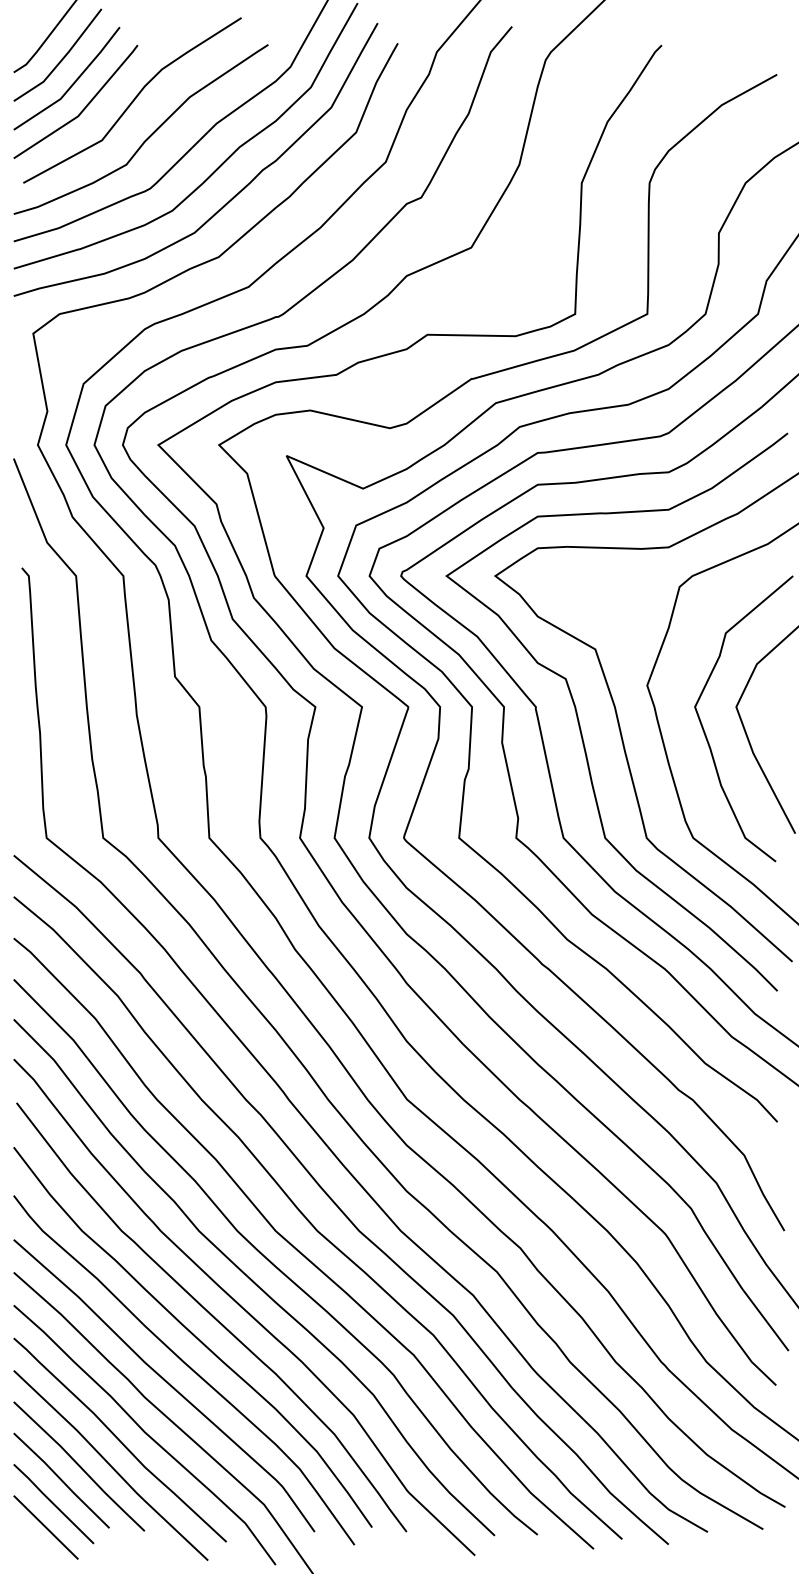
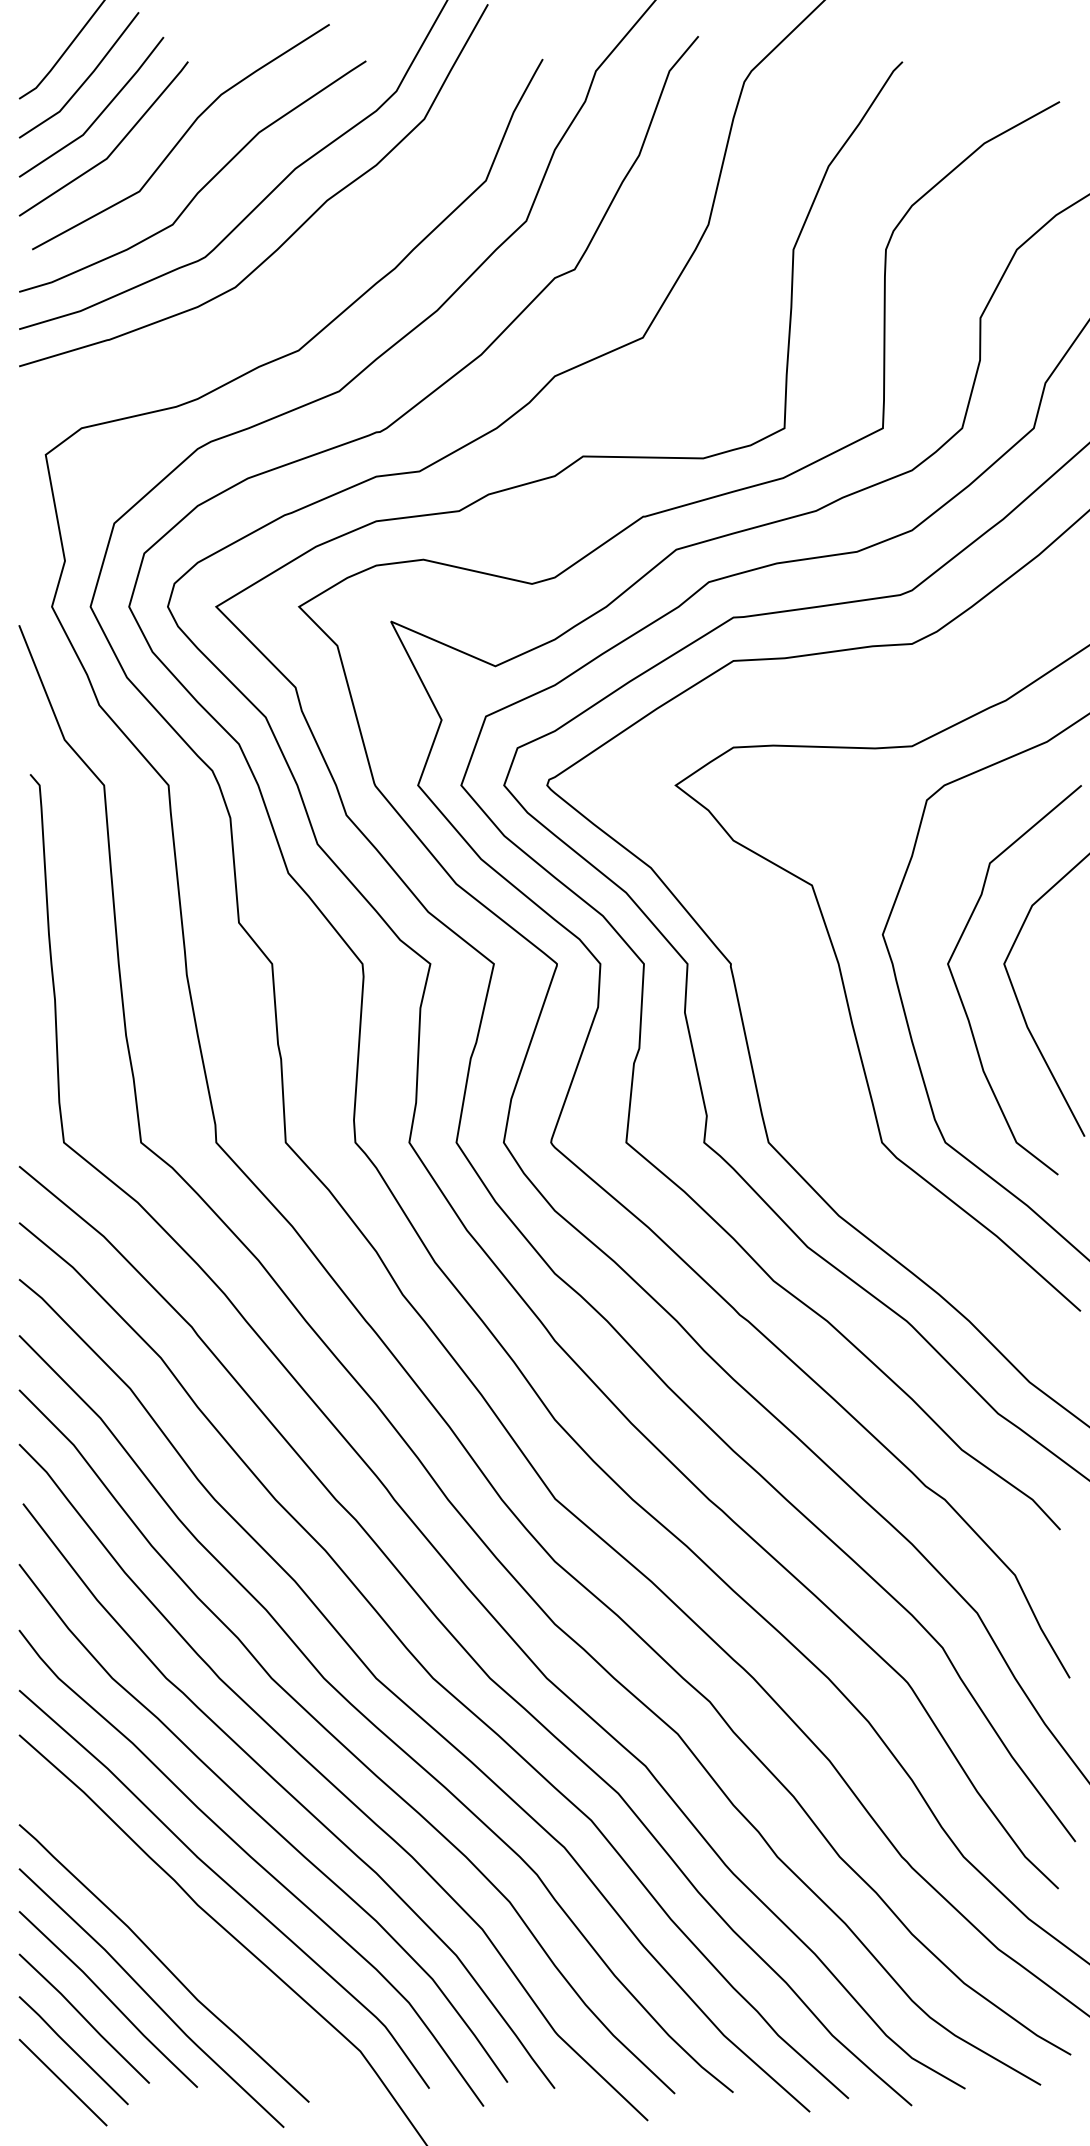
curve: (233, 196) -> (318, 268), removed
curve: (579, 722) -> (790, 984), removed
curve: (145, 1433) -> (198, 1954), removed

